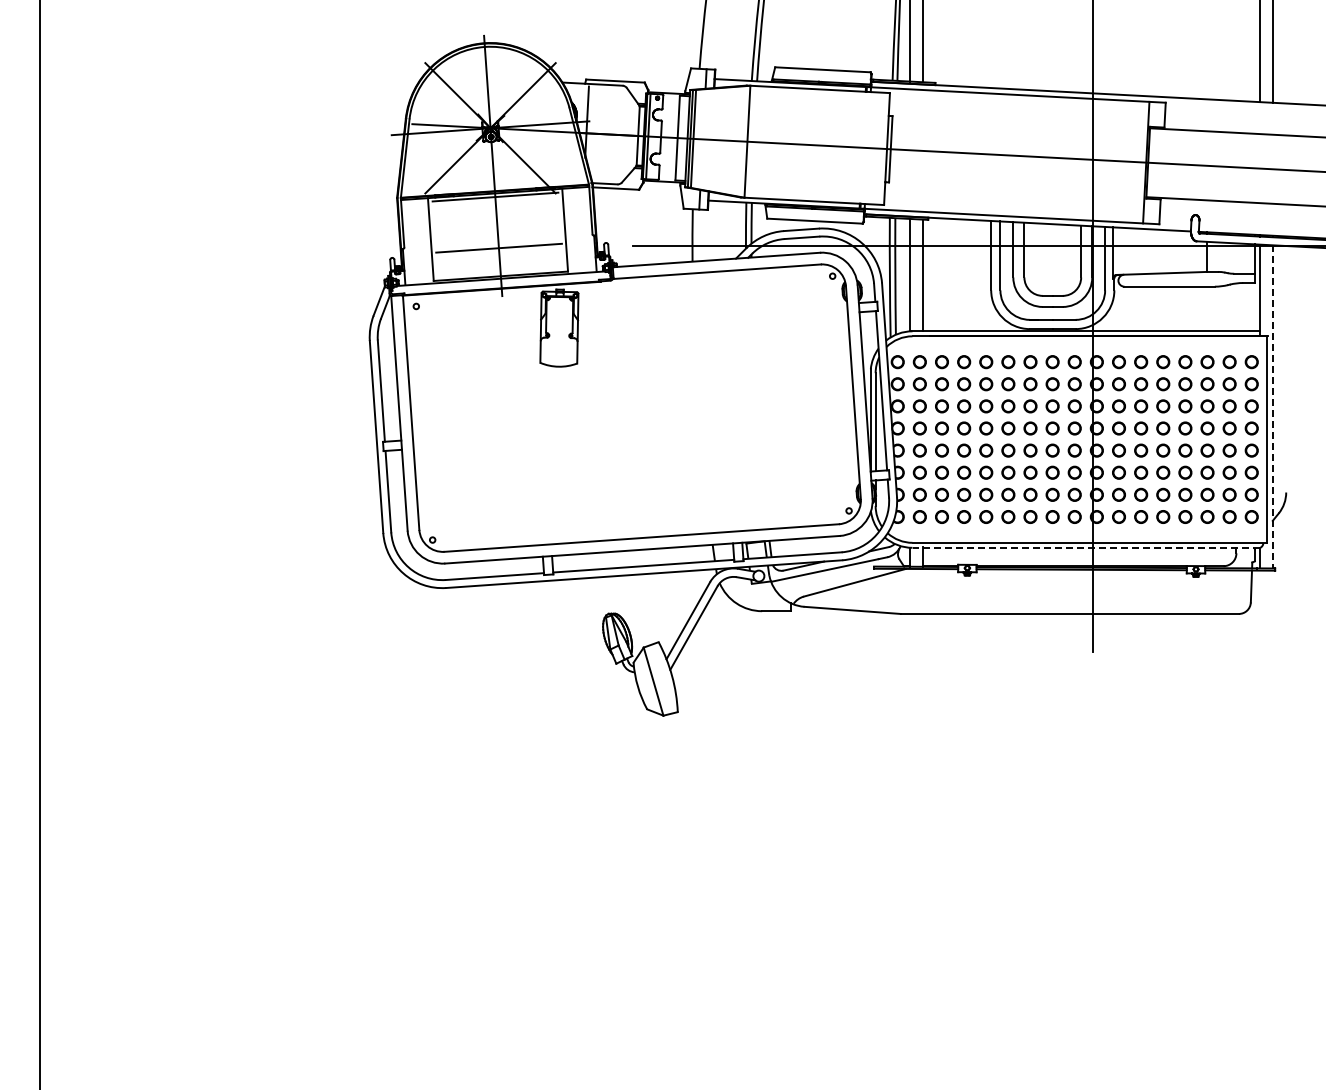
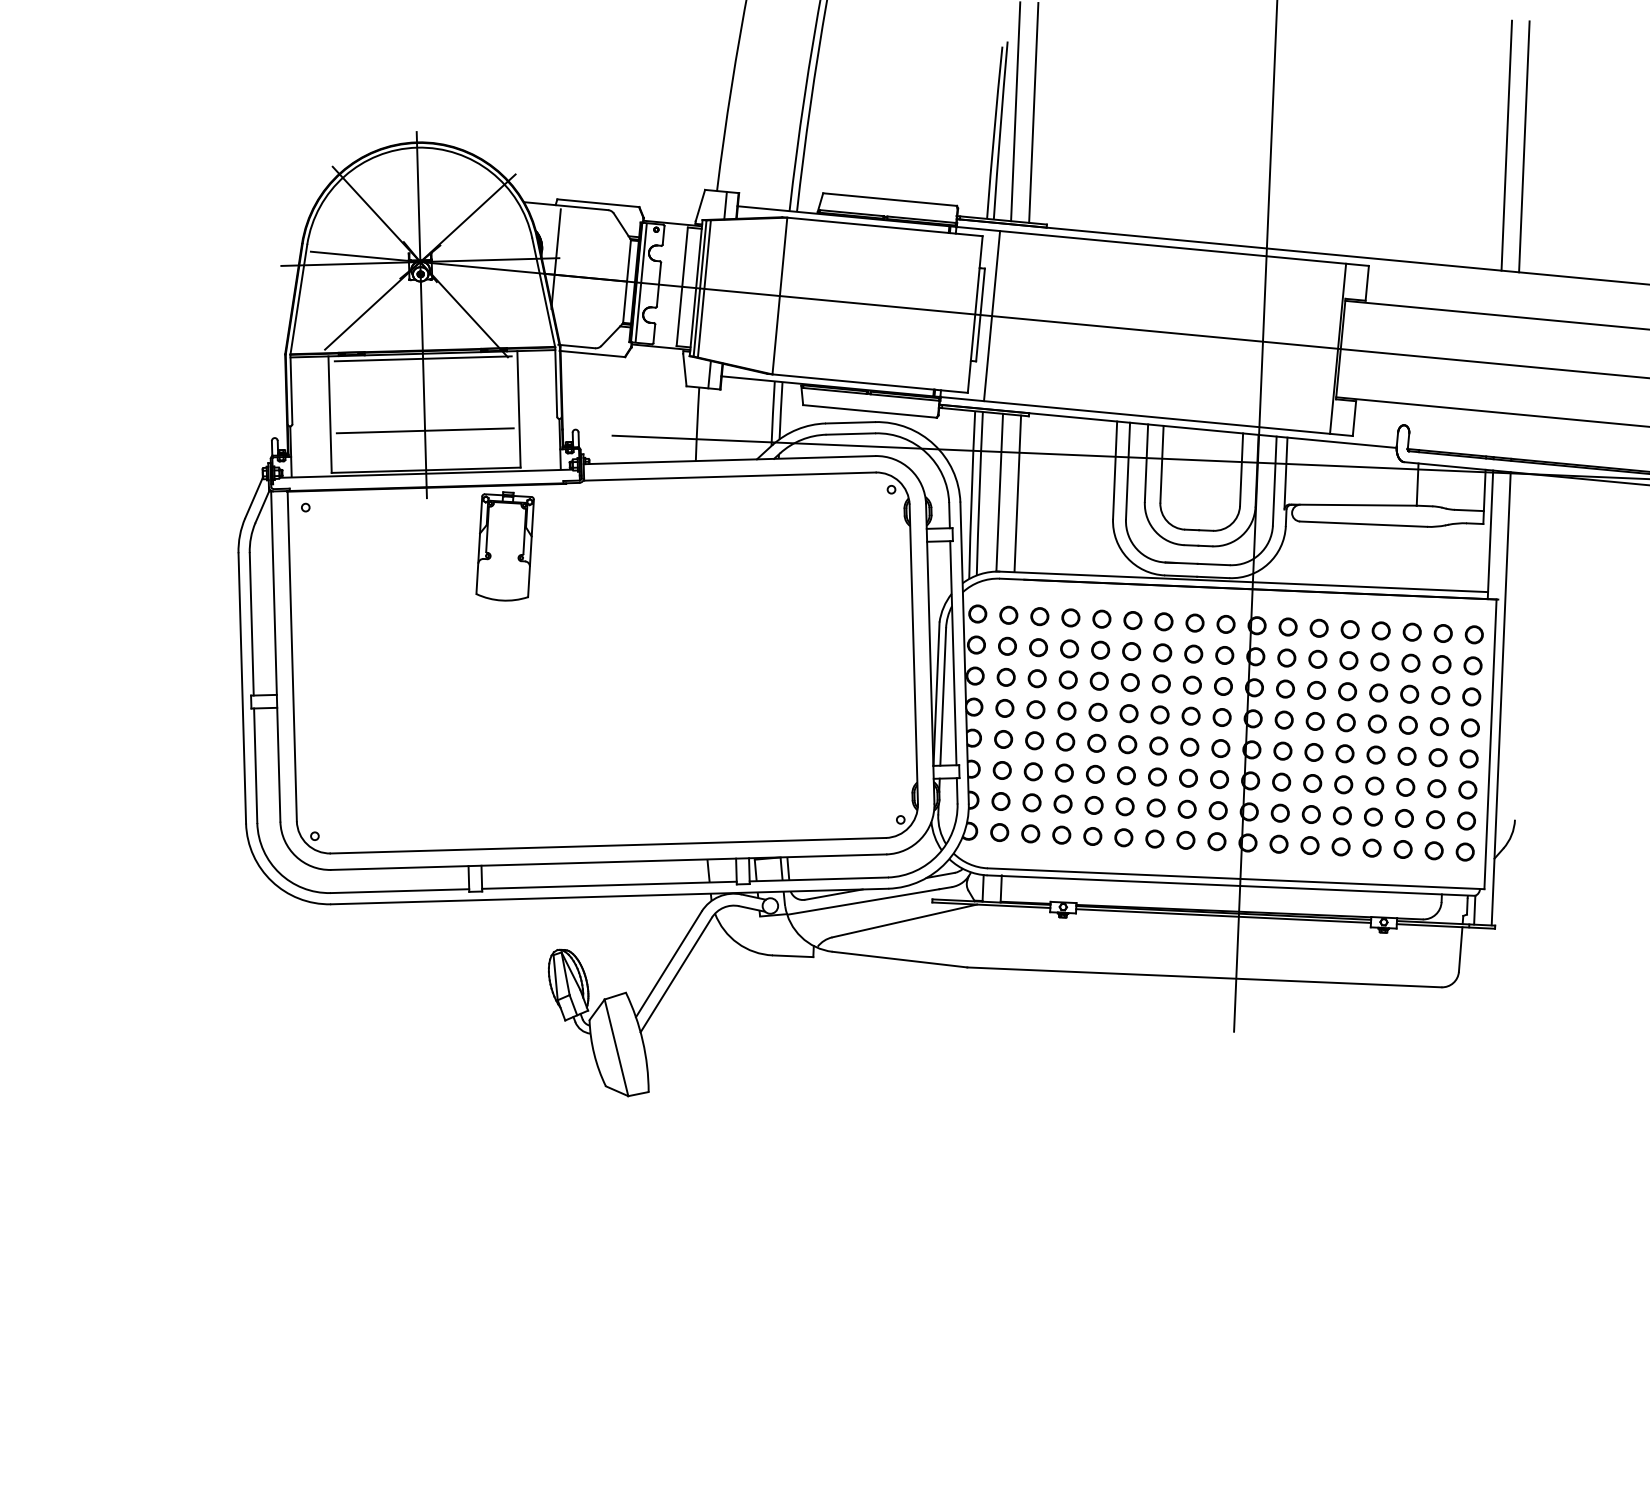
line: (898, 149) -> (991, 315), added
line: (1272, 406) -> (1500, 698), dashed -> solid
line: (1086, 547) -> (1231, 885), dashed -> solid

